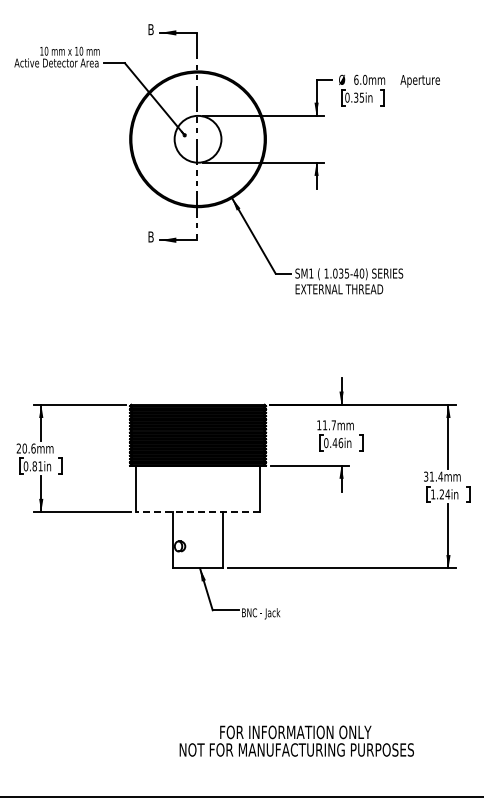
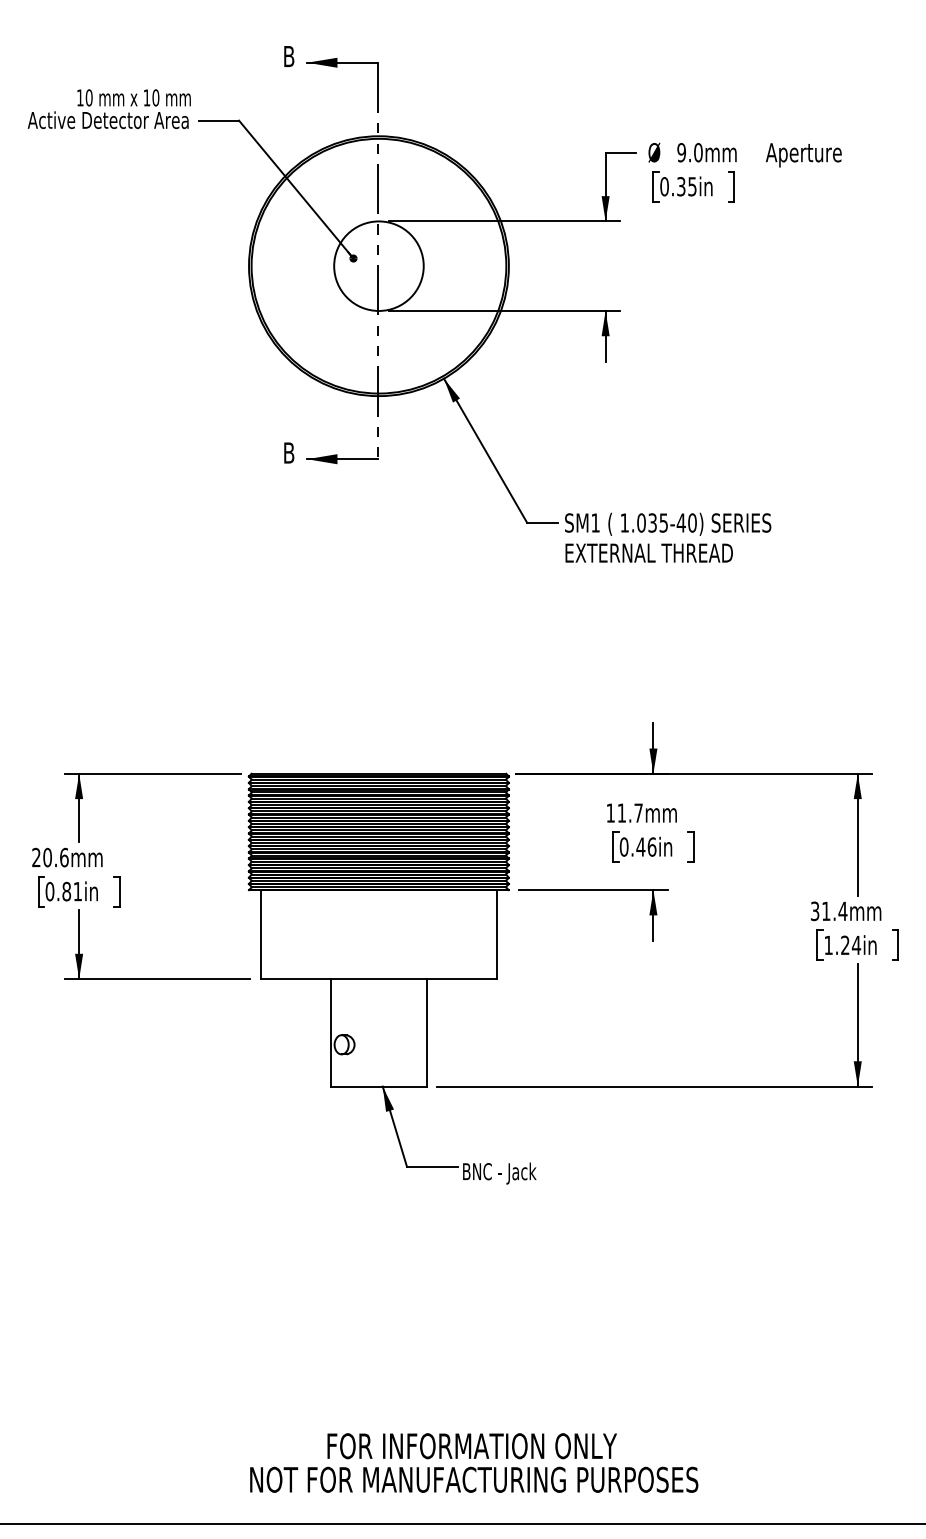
text: (356, 79) -> (681, 151), 6.0mm -> 9.0mm
line: (198, 512) -> (379, 979), dashed -> solid
text: (296, 740) -> (473, 1461), moved

